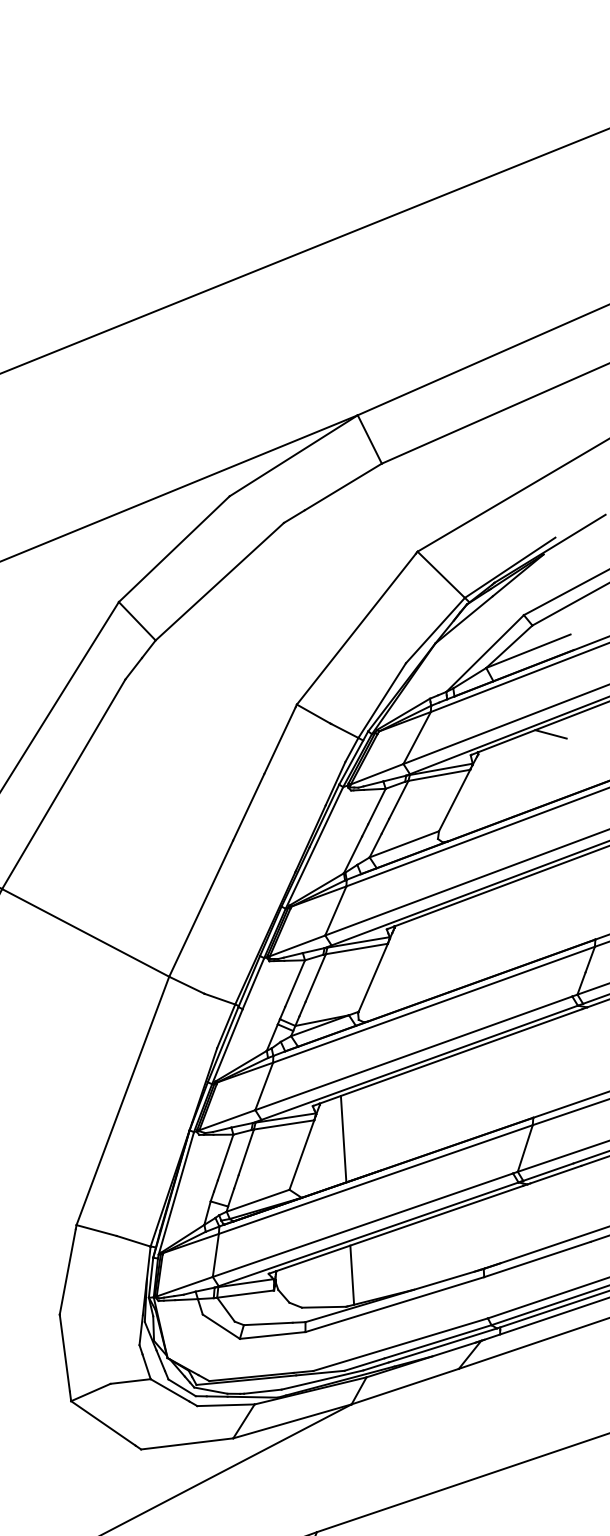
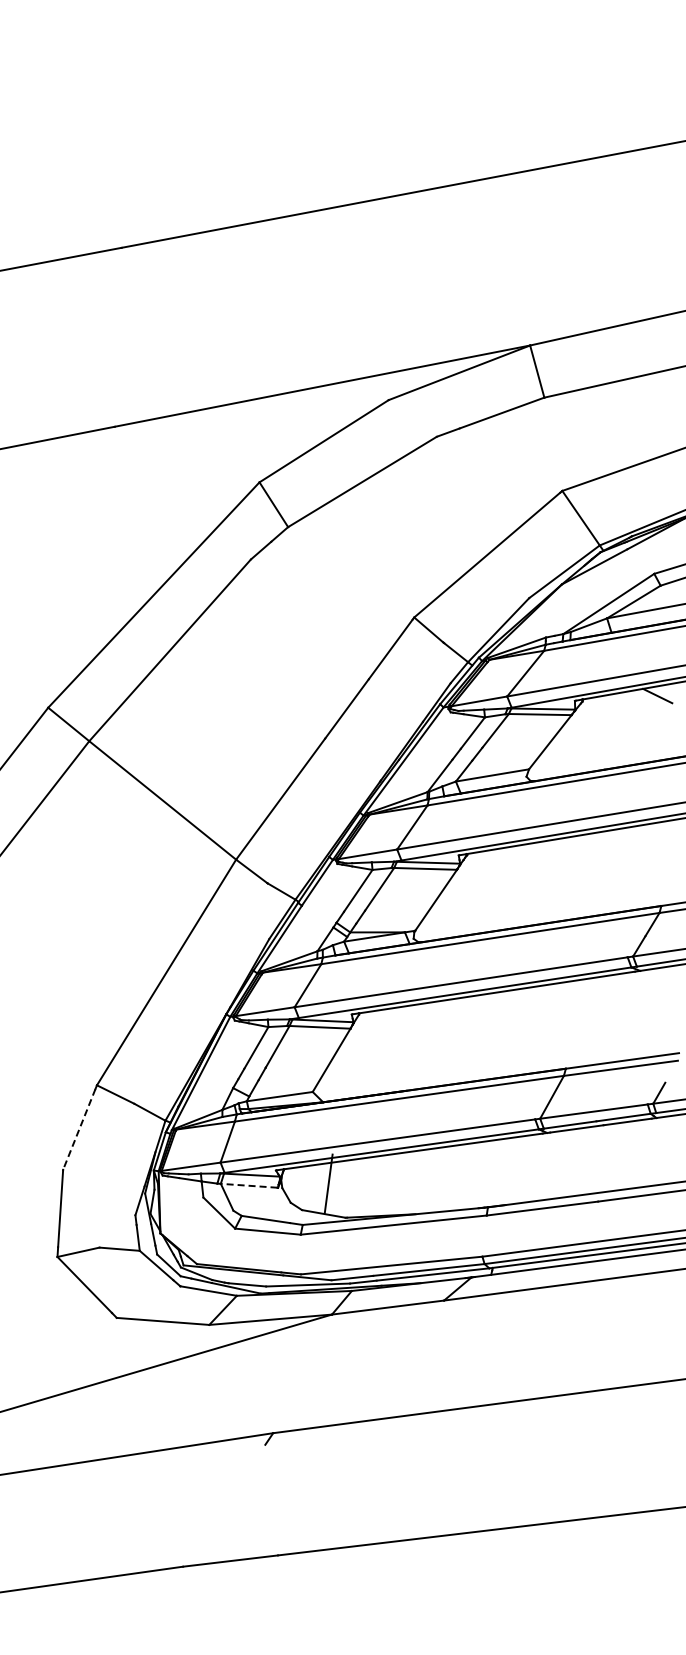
line: (343, 1138) -> (375, 1052), removed
line: (67, 1271) -> (79, 1129), solid -> dashed
line: (351, 1274) -> (328, 1183), moved
line: (244, 1293) -> (248, 1185), solid -> dashed

